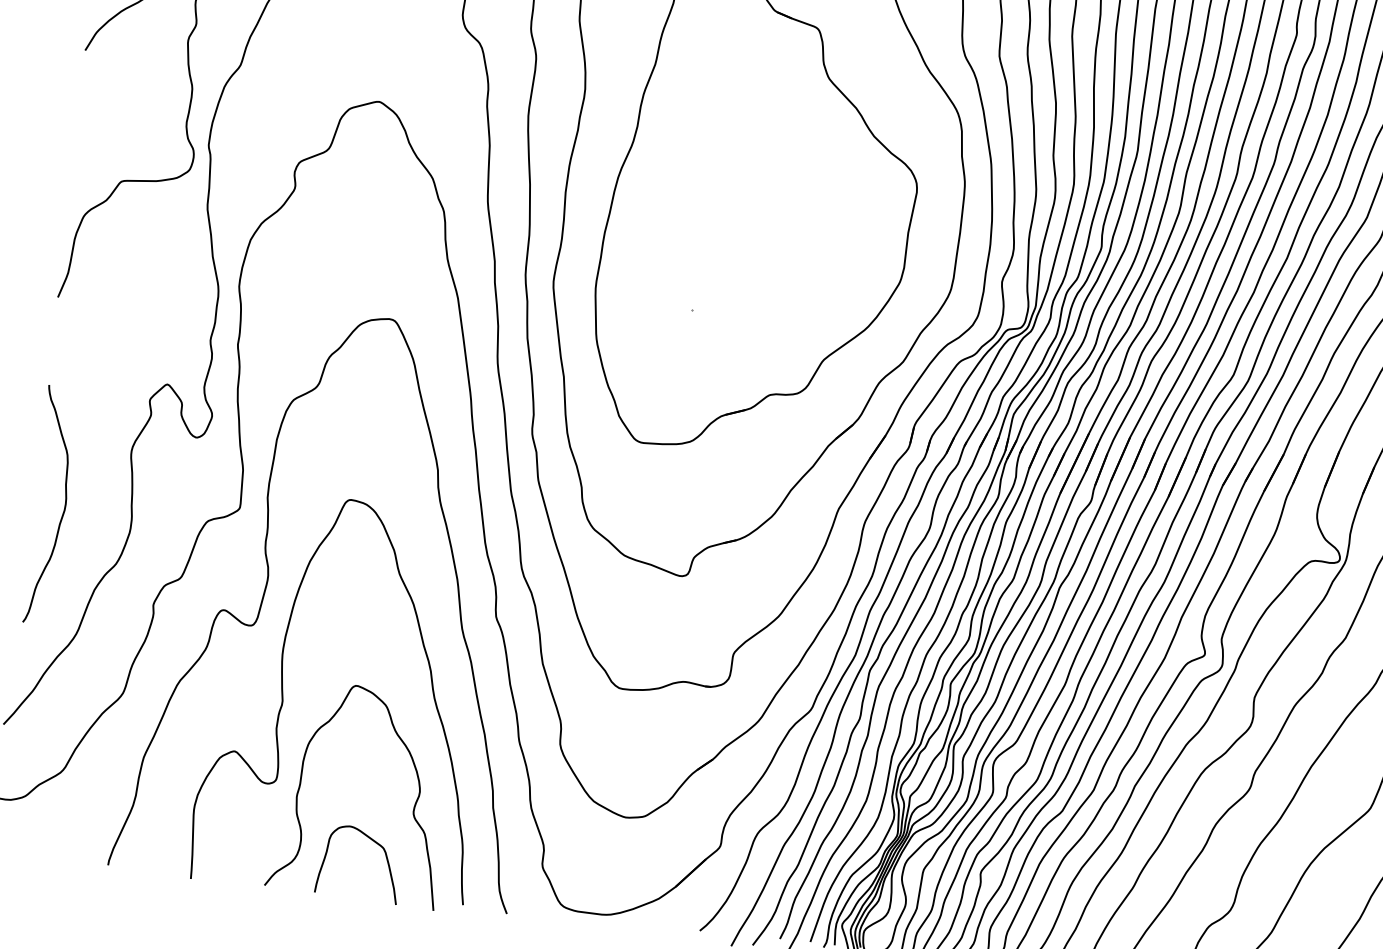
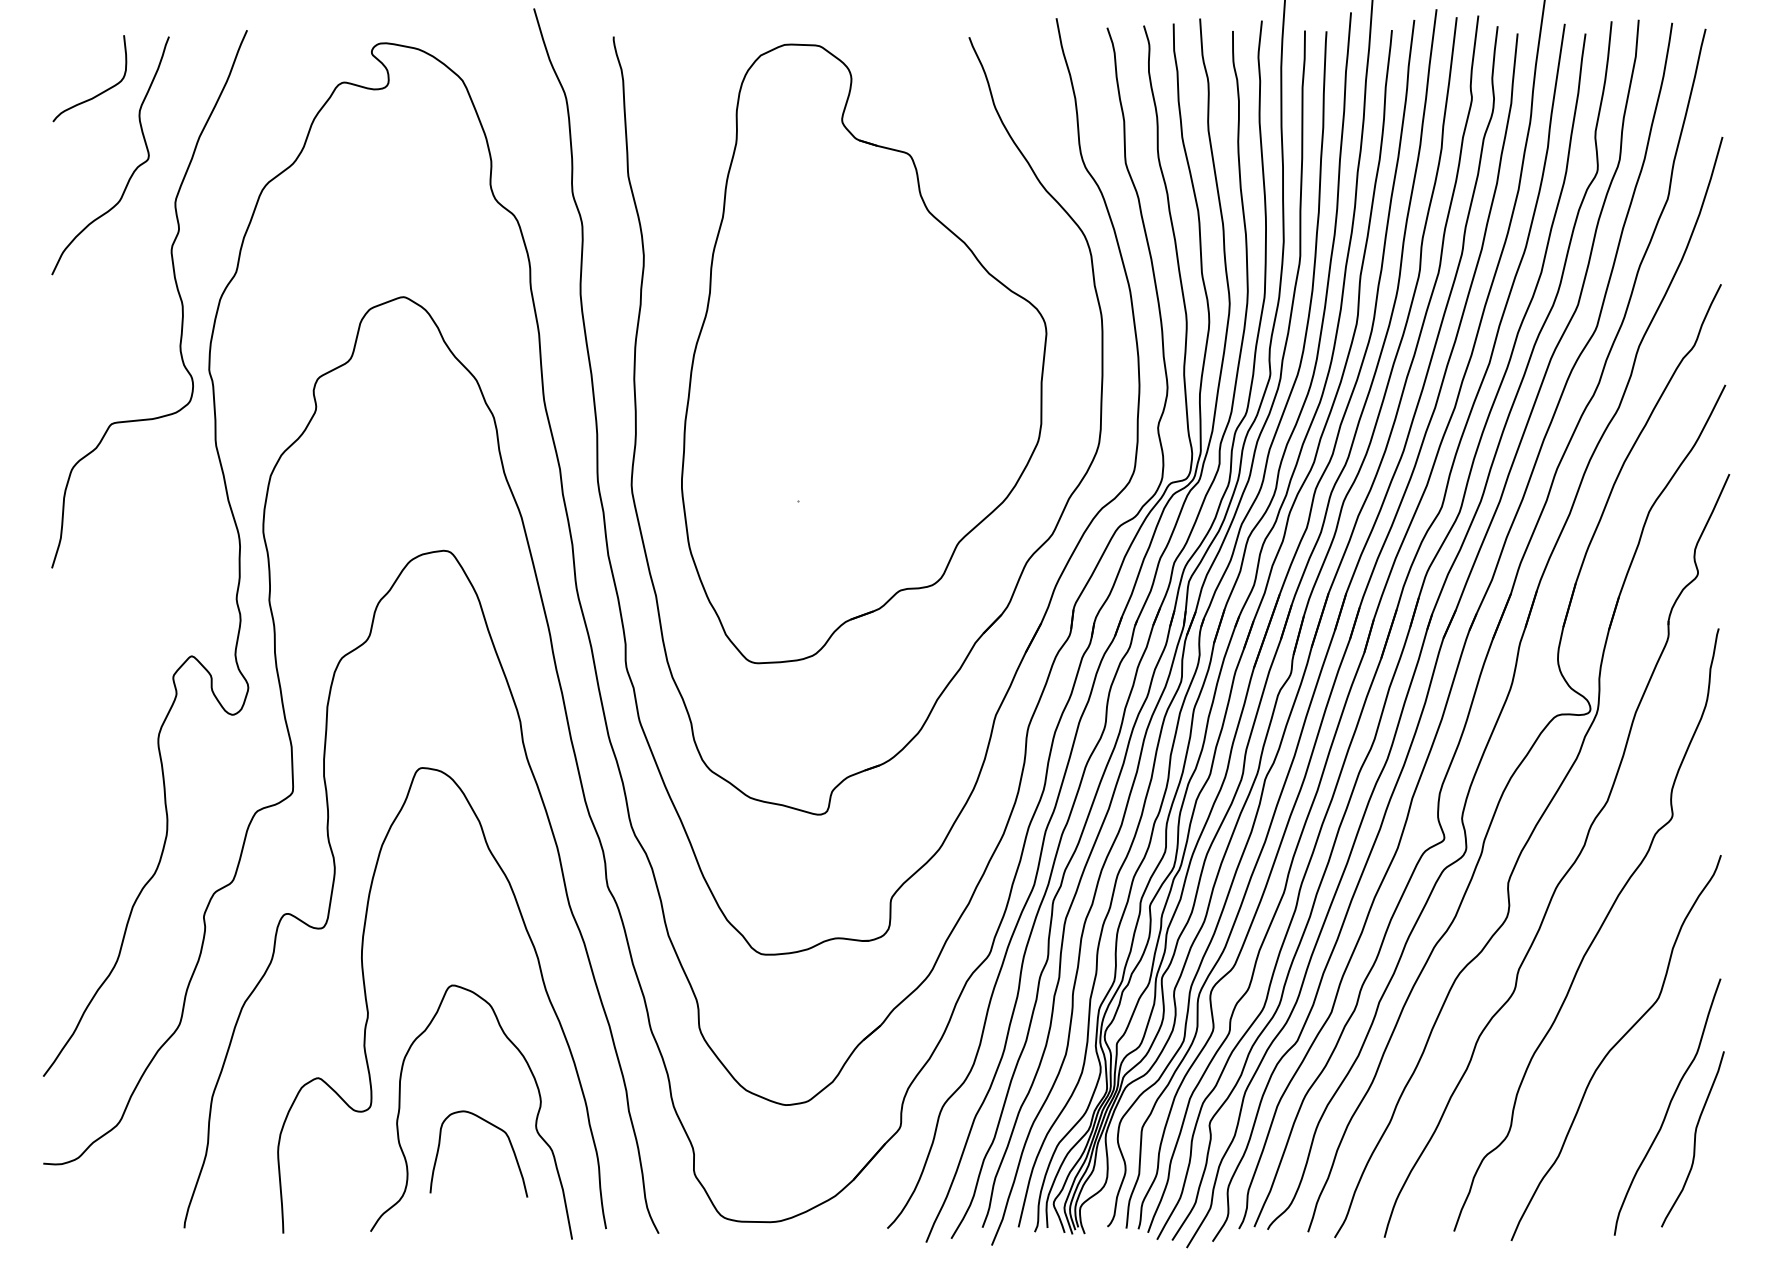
curve: (64, 507) -> (86, 813), removed
curve: (376, 843) -> (496, 1128), moved

